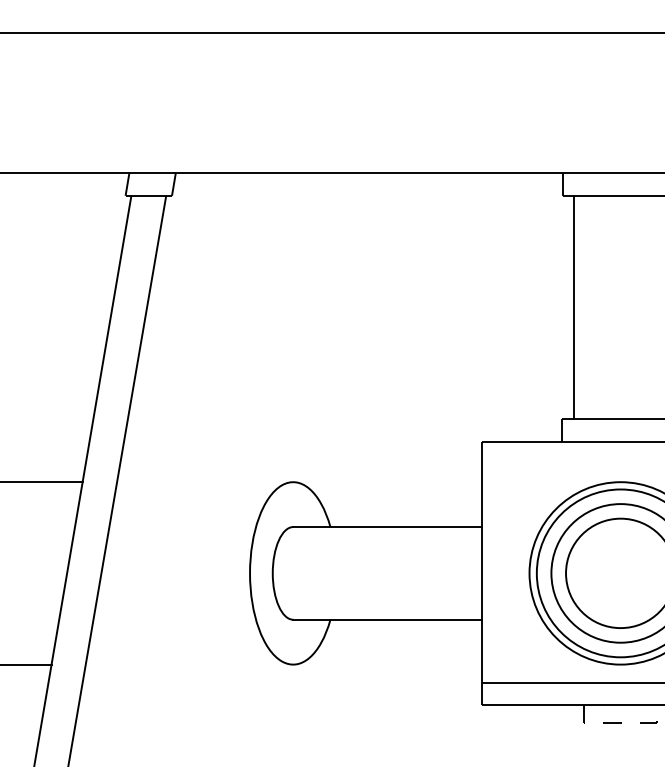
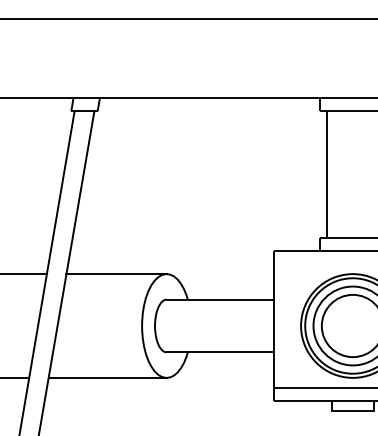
line: (205, 482) -> (116, 274), added
line: (189, 663) -> (107, 377), added
line: (619, 723) -> (352, 411), dashed -> solid

